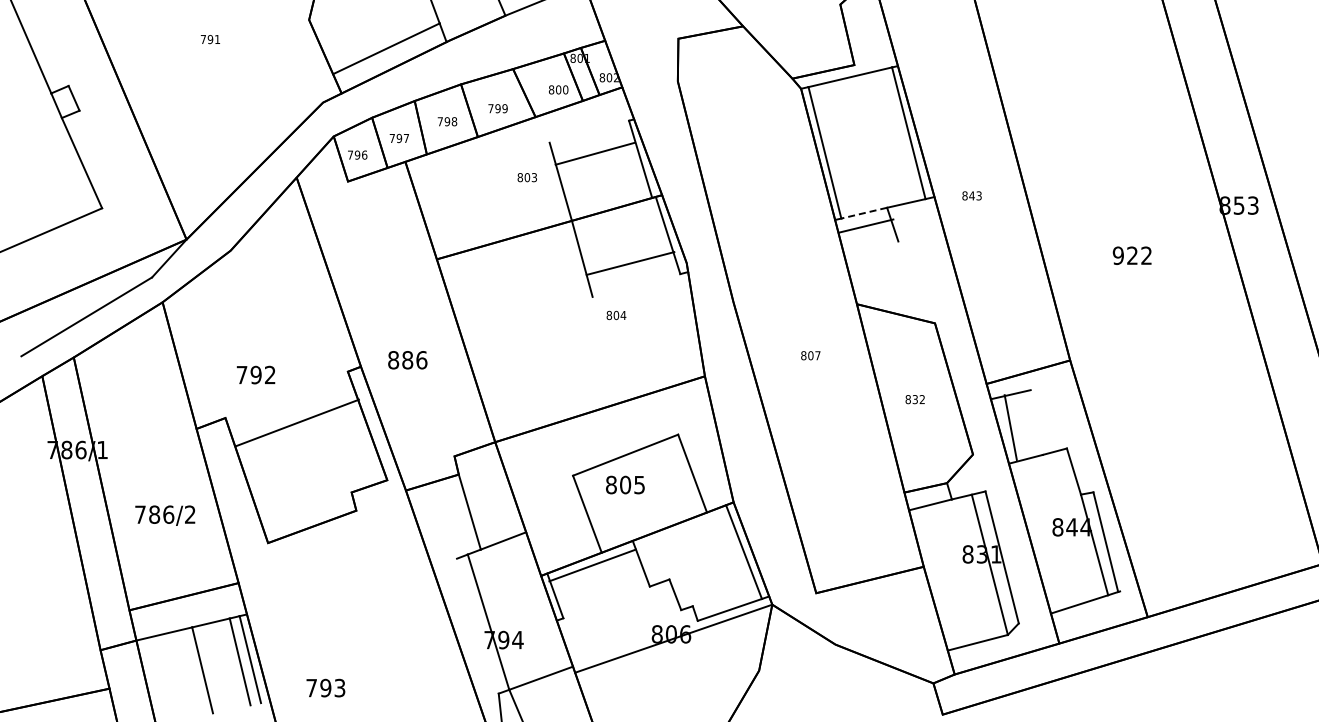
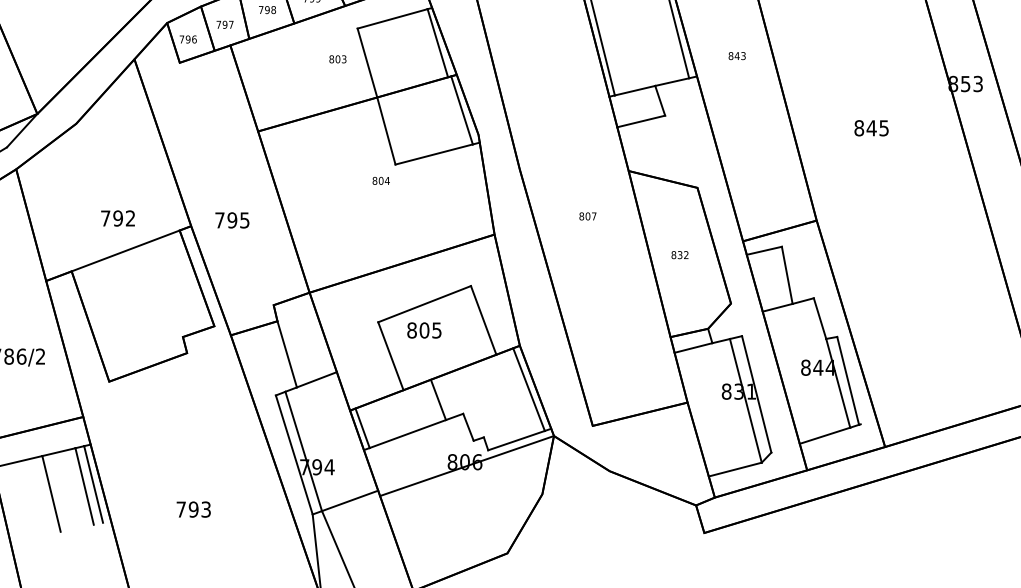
line: (595, 153) -> (392, 18), moved
text: (971, 195) -> (736, 55), moved
line: (864, 213) -> (635, 90), dashed -> solid
line: (866, 225) -> (641, 120), moved
text: (1131, 255) -> (870, 128), 922 -> 845
line: (630, 263) -> (434, 154), moved
text: (616, 315) -> (381, 180), moved
text: (407, 360) -> (232, 220), 886 -> 795
text: (255, 374) -> (117, 217), moved
line: (297, 422) -> (125, 250), moved
line: (1010, 427) -> (787, 275), moved
line: (592, 565) -> (407, 434), moved
line: (477, 625) -> (293, 454), added
text: (325, 687) -> (193, 509), moved

